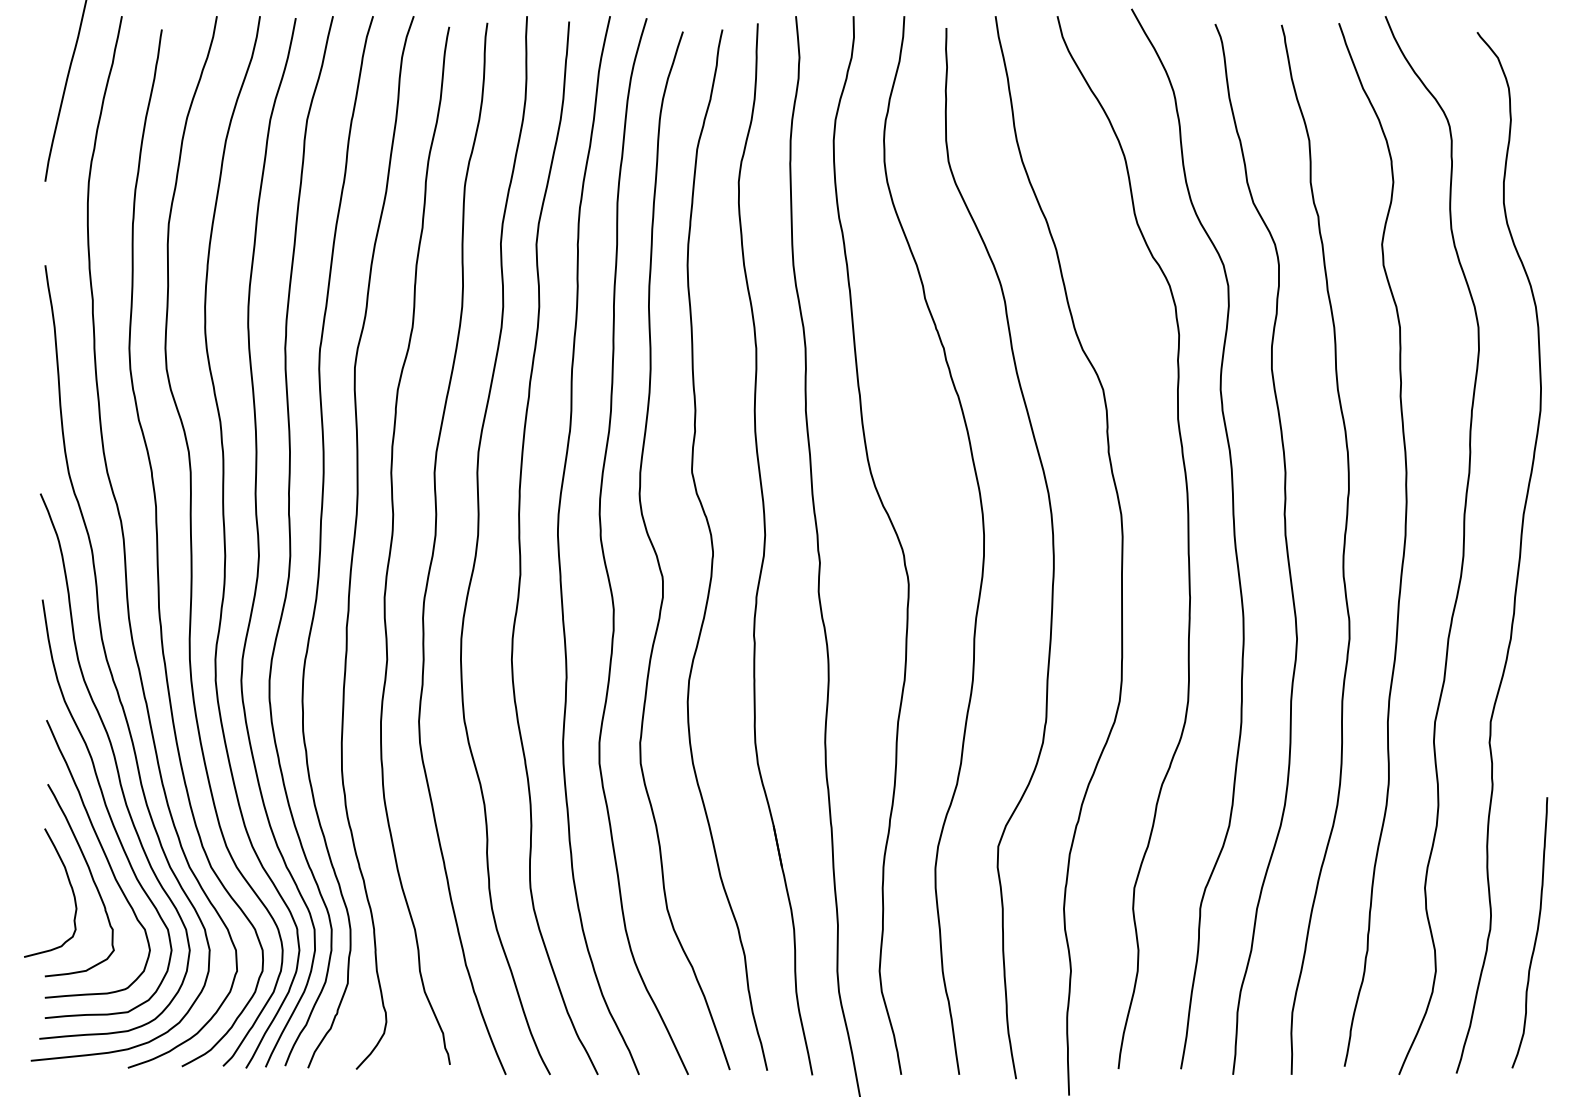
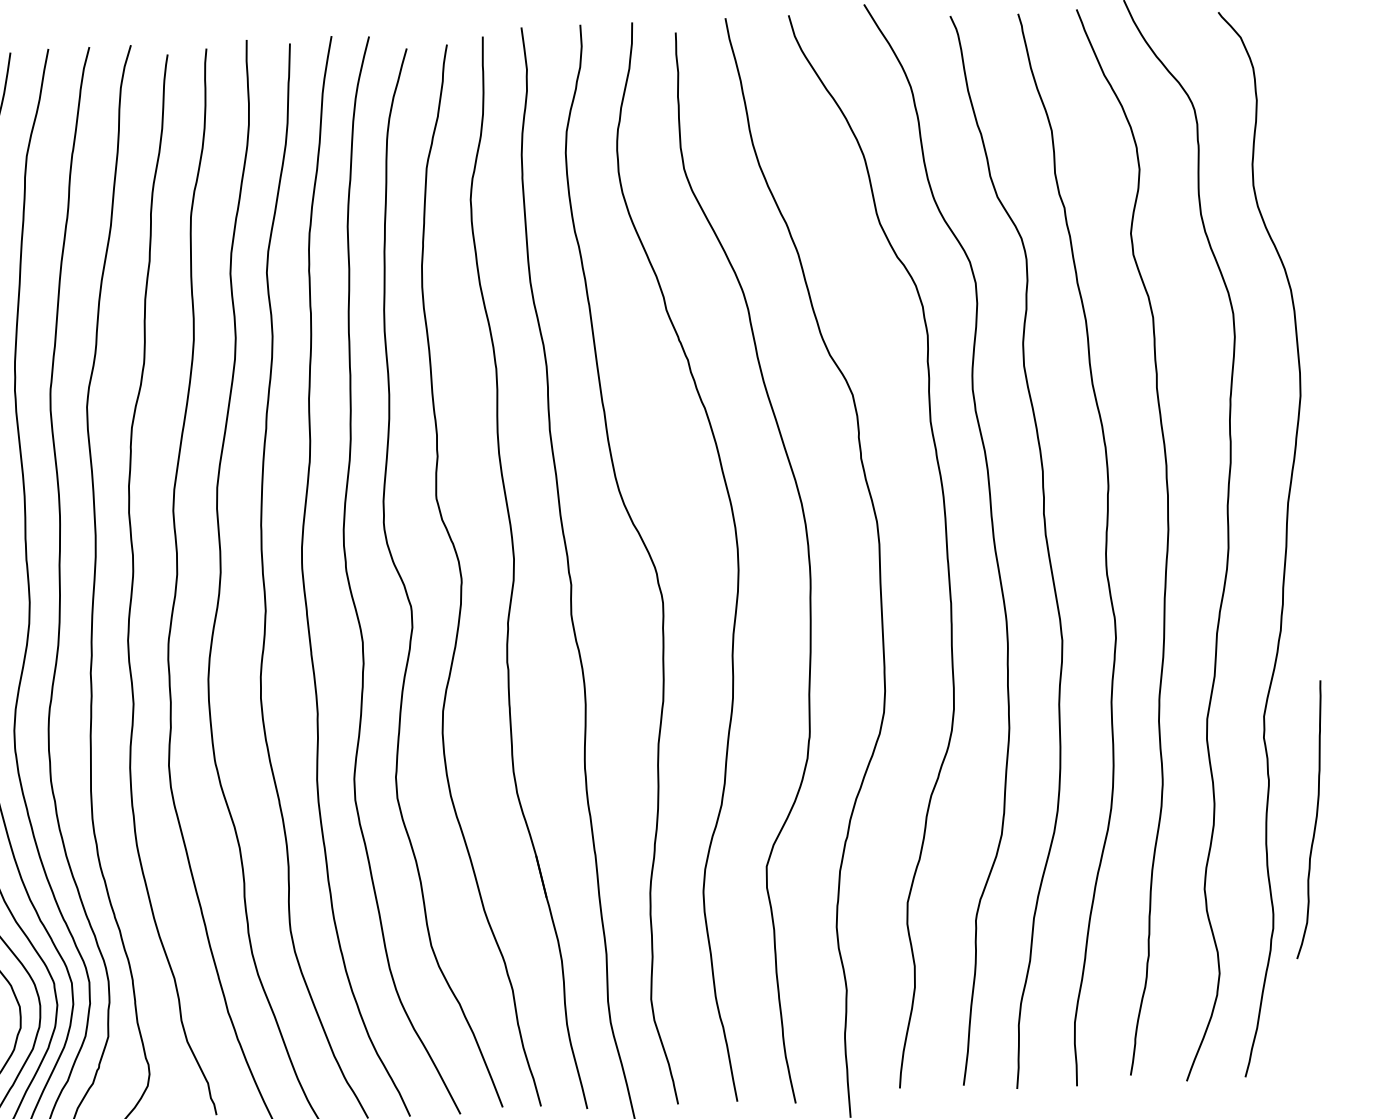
curve: (1535, 935) -> (1314, 822), moved

